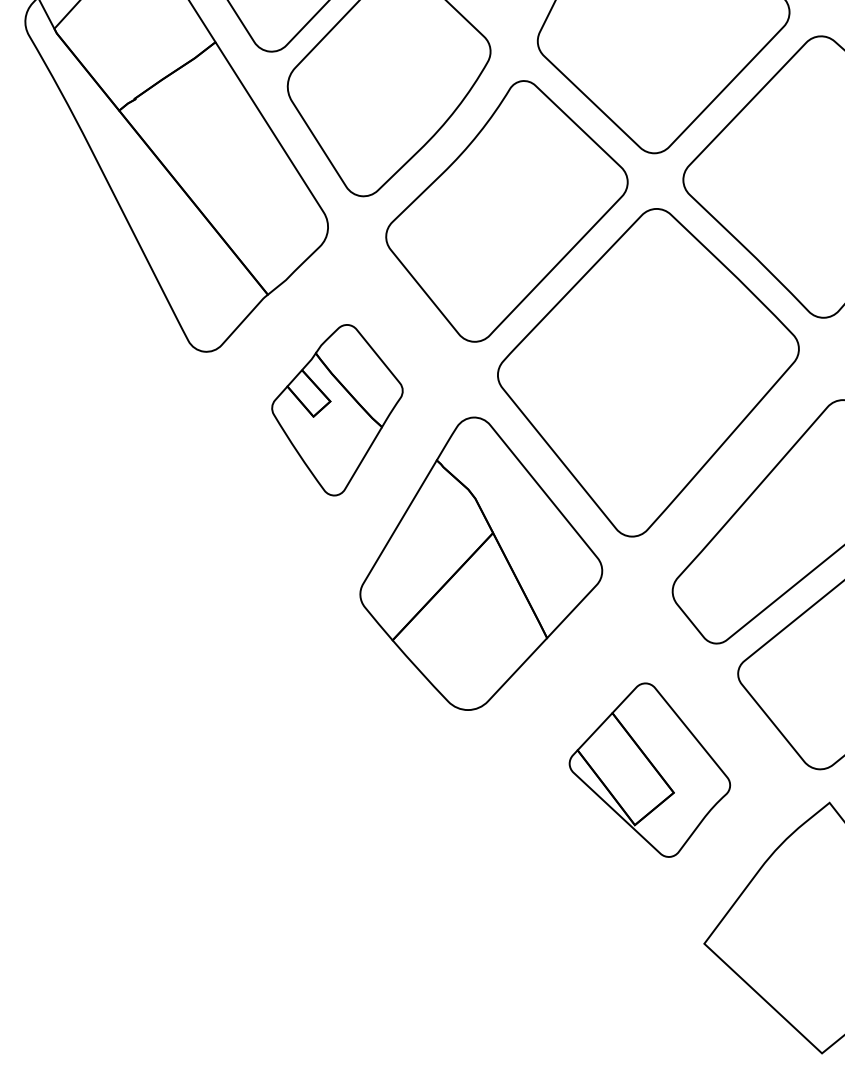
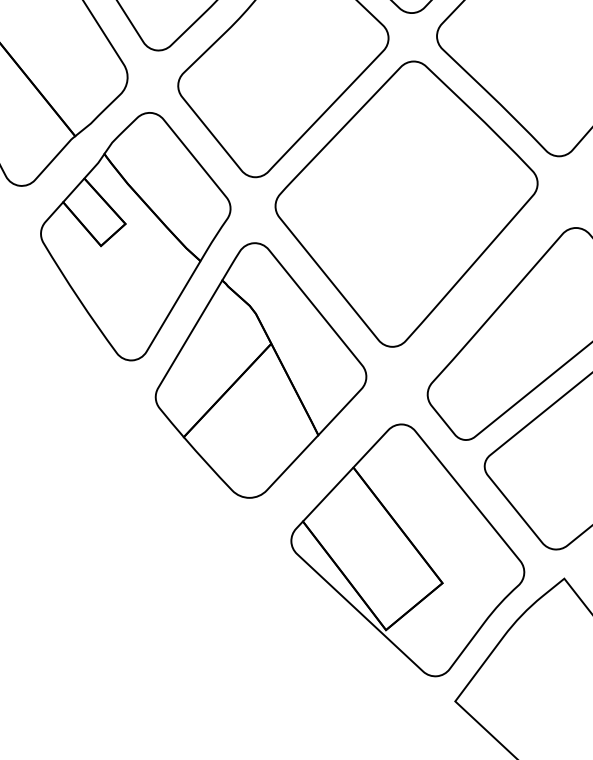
part: (337, 410) -> (135, 237), size x1.67
part: (649, 769) -> (407, 549), size x1.67

